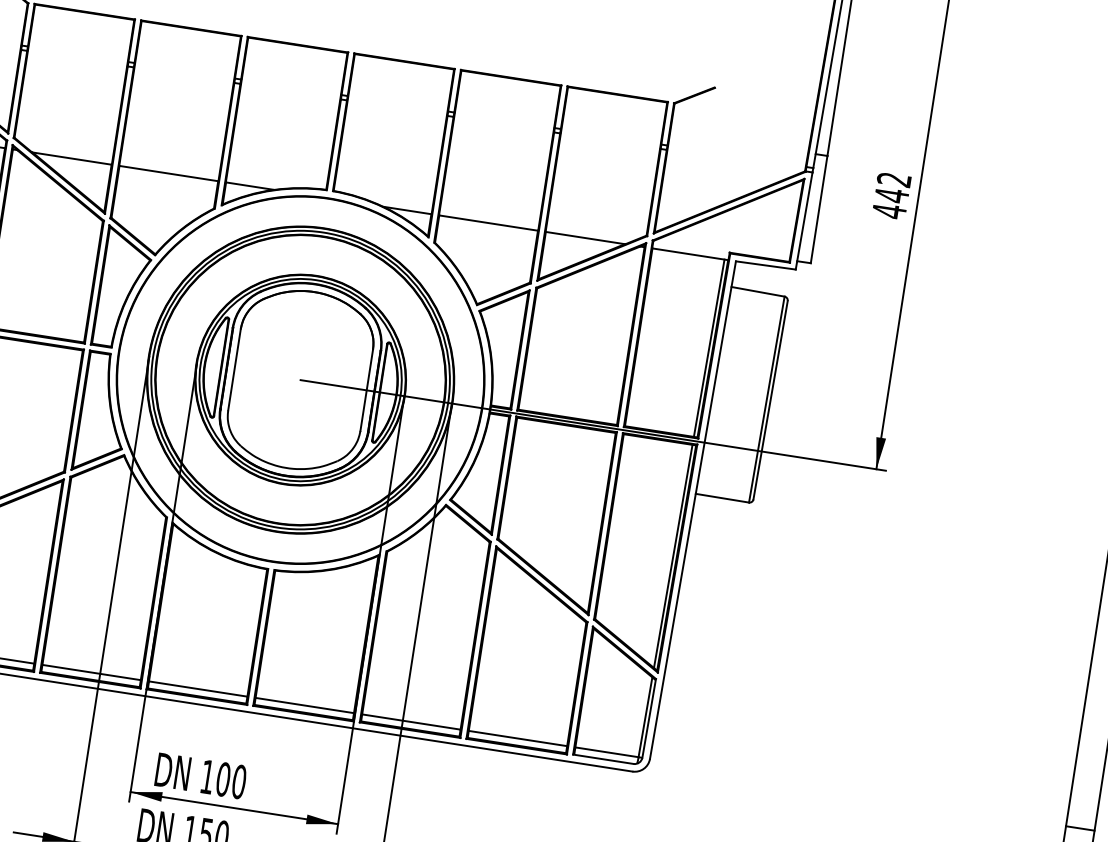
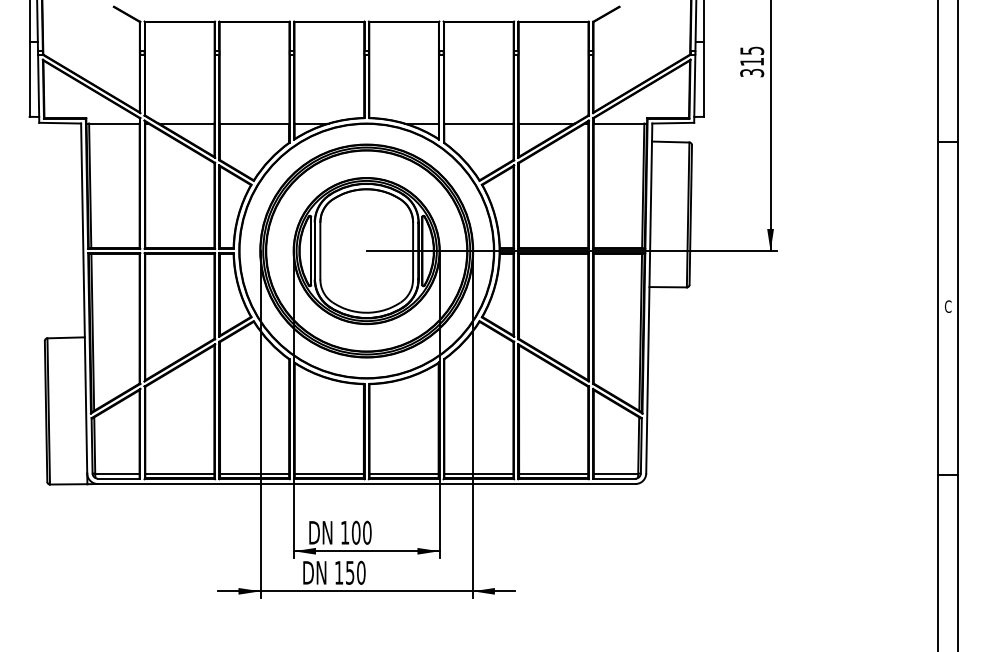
text: (892, 195) -> (752, 61), 442 -> 315

